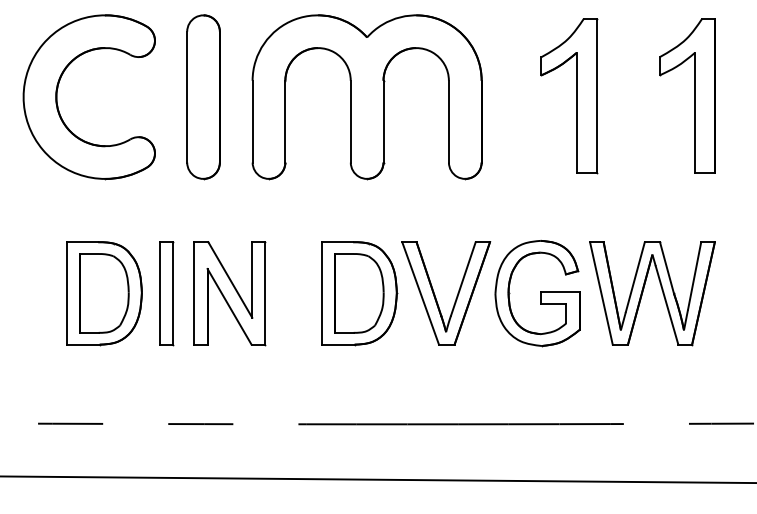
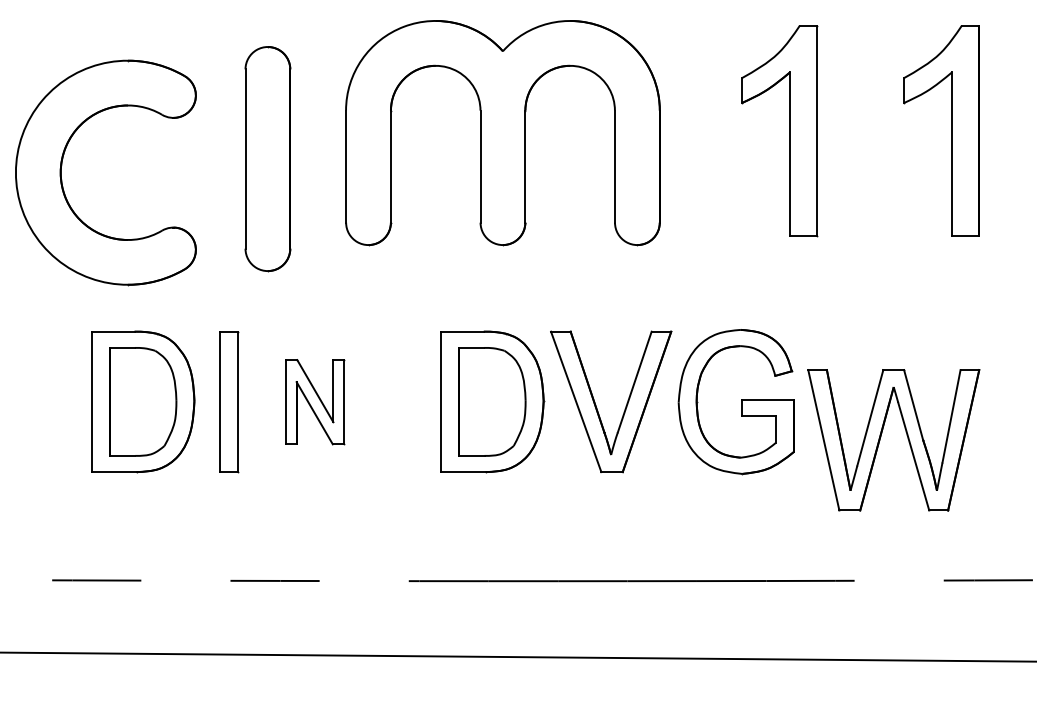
part: (57, 97) -> (62, 173), moved
part: (203, 97) -> (267, 159), moved
part: (643, 292) -> (881, 438), moved
part: (229, 293) -> (314, 401), size x0.6

